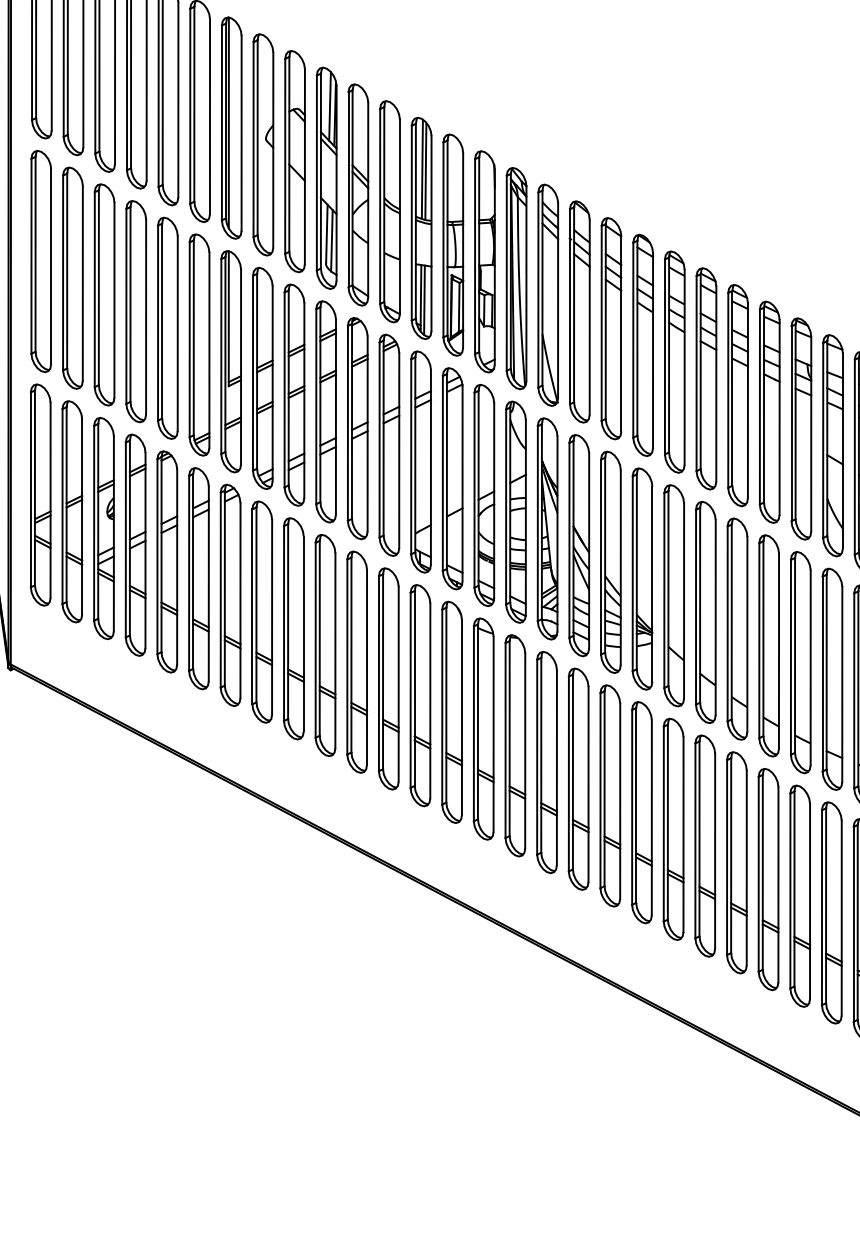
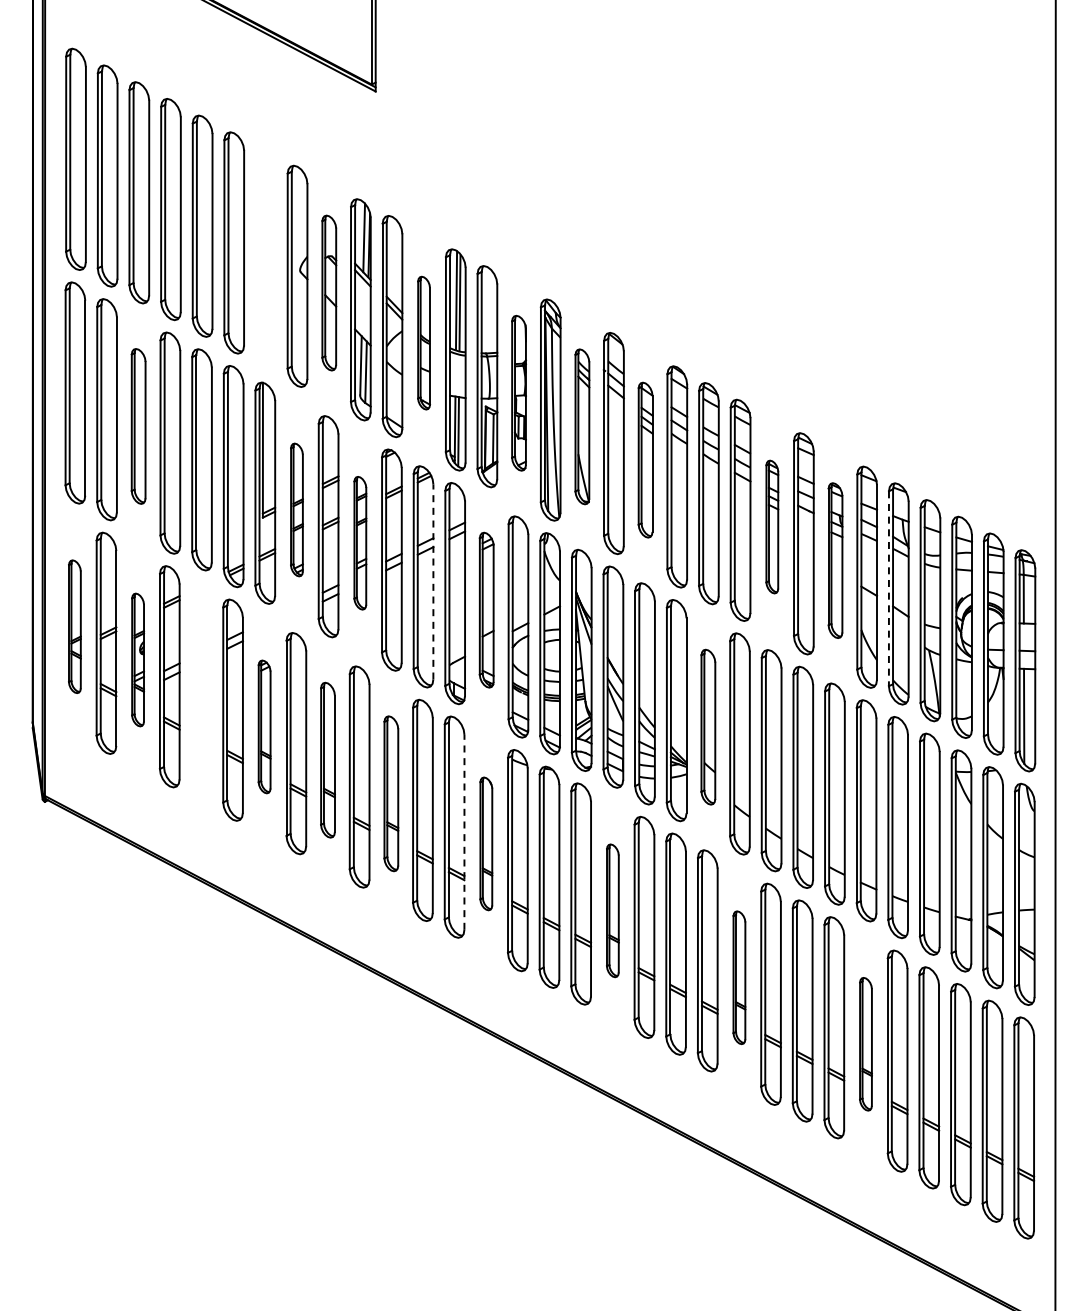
part: (231, 127) -> (265, 259), removed
part: (295, 160) -> (329, 292), size x0.7
part: (389, 210) -> (423, 342), size x0.6
part: (484, 260) -> (518, 392), size x0.7
part: (104, 294) -> (138, 426), size x0.7
part: (548, 294) -> (582, 426), size x0.7
part: (611, 327) -> (645, 459), size x0.7
part: (262, 377) -> (296, 509), size x0.6
part: (738, 394) -> (772, 526), size x0.6
part: (326, 410) -> (360, 542), size x0.6
part: (801, 428) -> (835, 560), size x0.7
line: (399, 449) -> (433, 581), solid -> dashed
line: (854, 457) -> (888, 589), solid -> dashed
part: (452, 477) -> (486, 609), size x0.7
part: (40, 494) -> (74, 626), size x0.6
part: (103, 527) -> (137, 659), size x0.6
part: (167, 560) -> (201, 692), removed
part: (230, 594) -> (264, 726), size x0.6
part: (674, 594) -> (708, 726), size x0.7
part: (293, 627) -> (327, 759), size x0.7
part: (357, 661) -> (391, 793), size x0.7
line: (430, 699) -> (464, 831), solid -> dashed
part: (452, 711) -> (486, 843), size x0.6
part: (578, 778) -> (612, 910), size x0.6
part: (705, 845) -> (739, 977), size x0.6
part: (831, 911) -> (865, 1043), size x0.6

